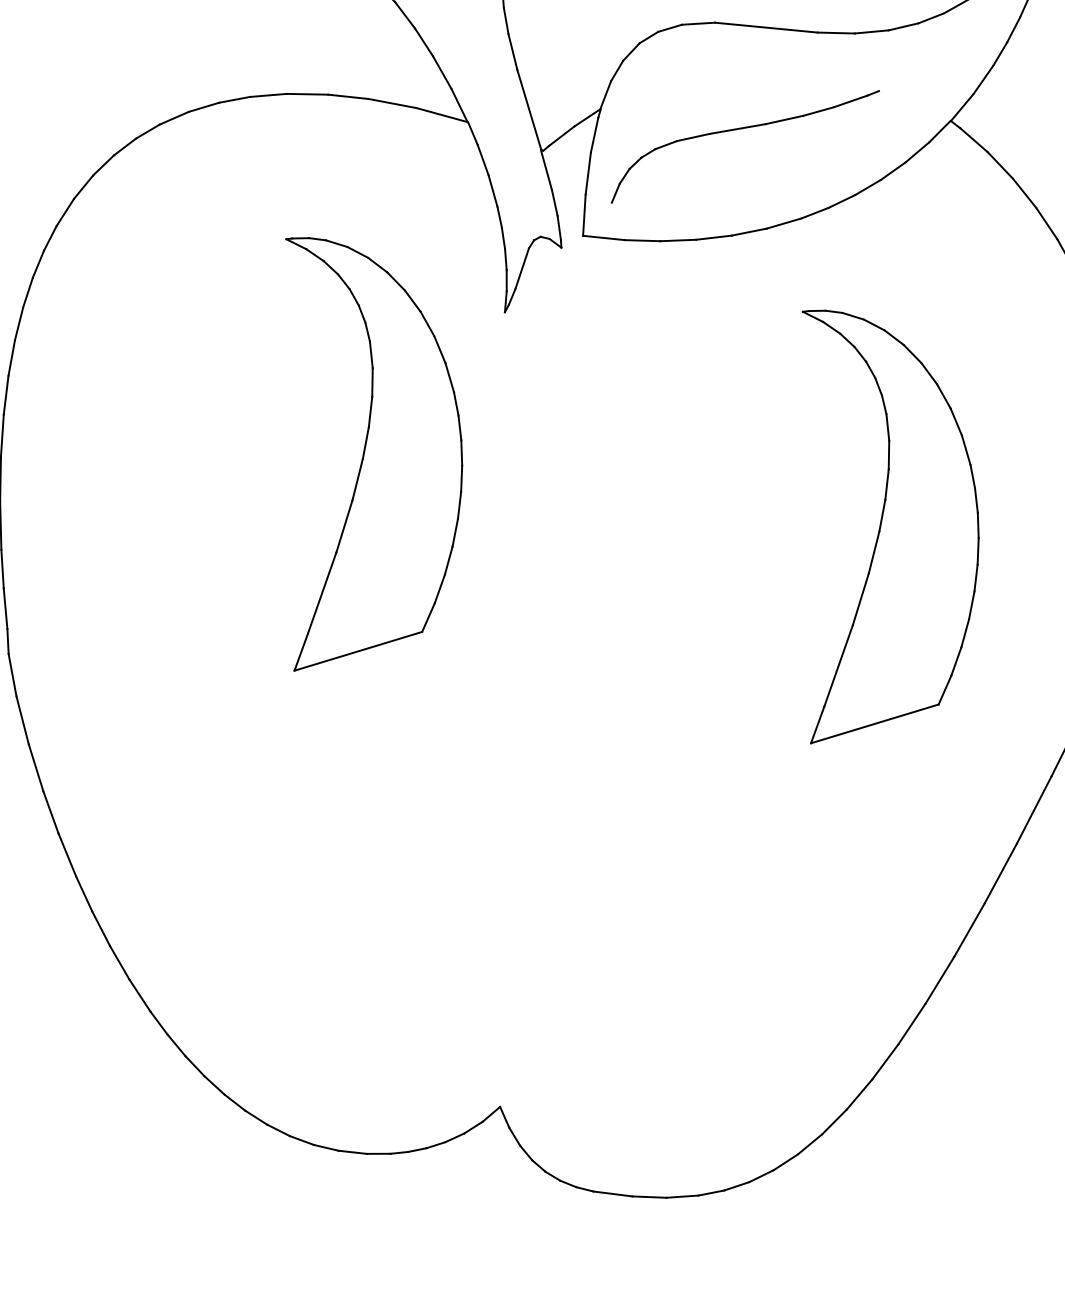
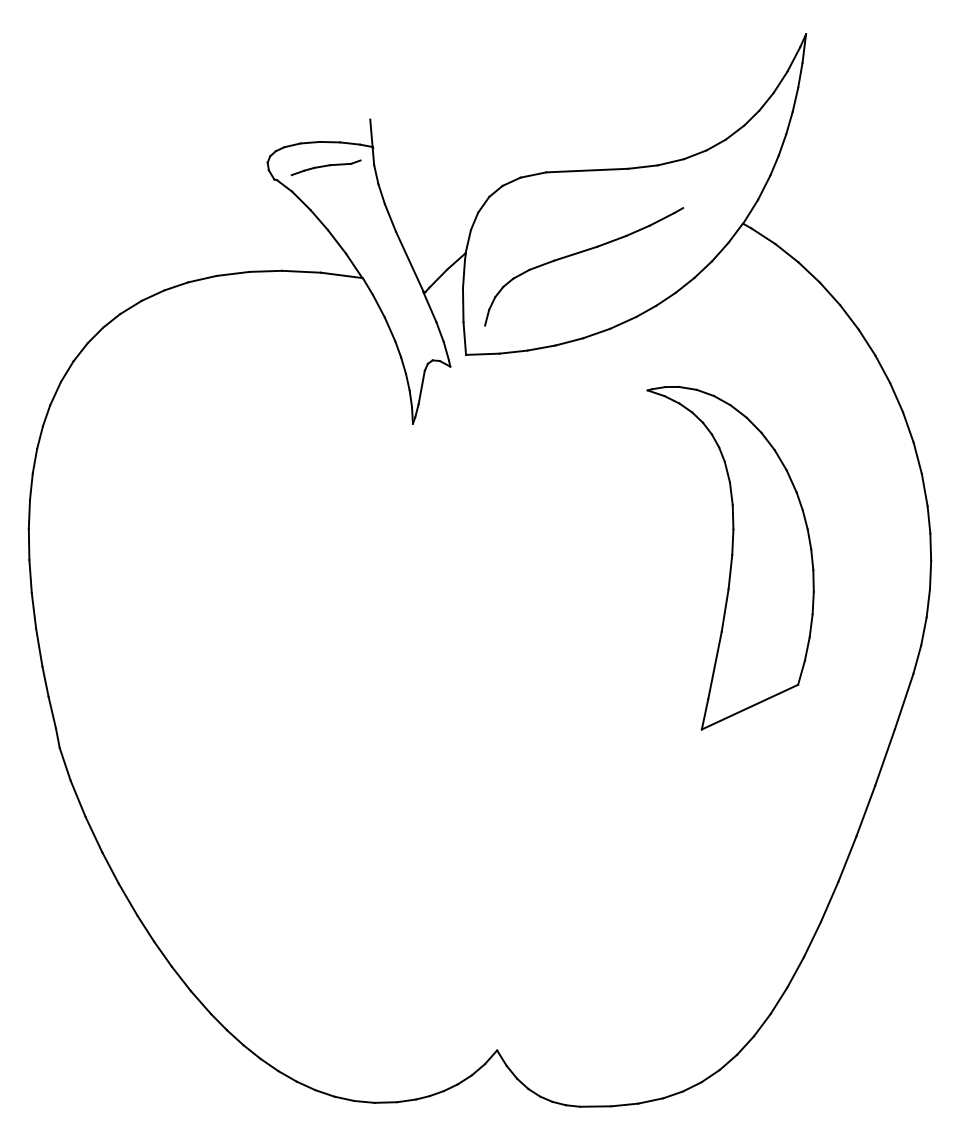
part: (360, 462) -> (315, 558), removed

